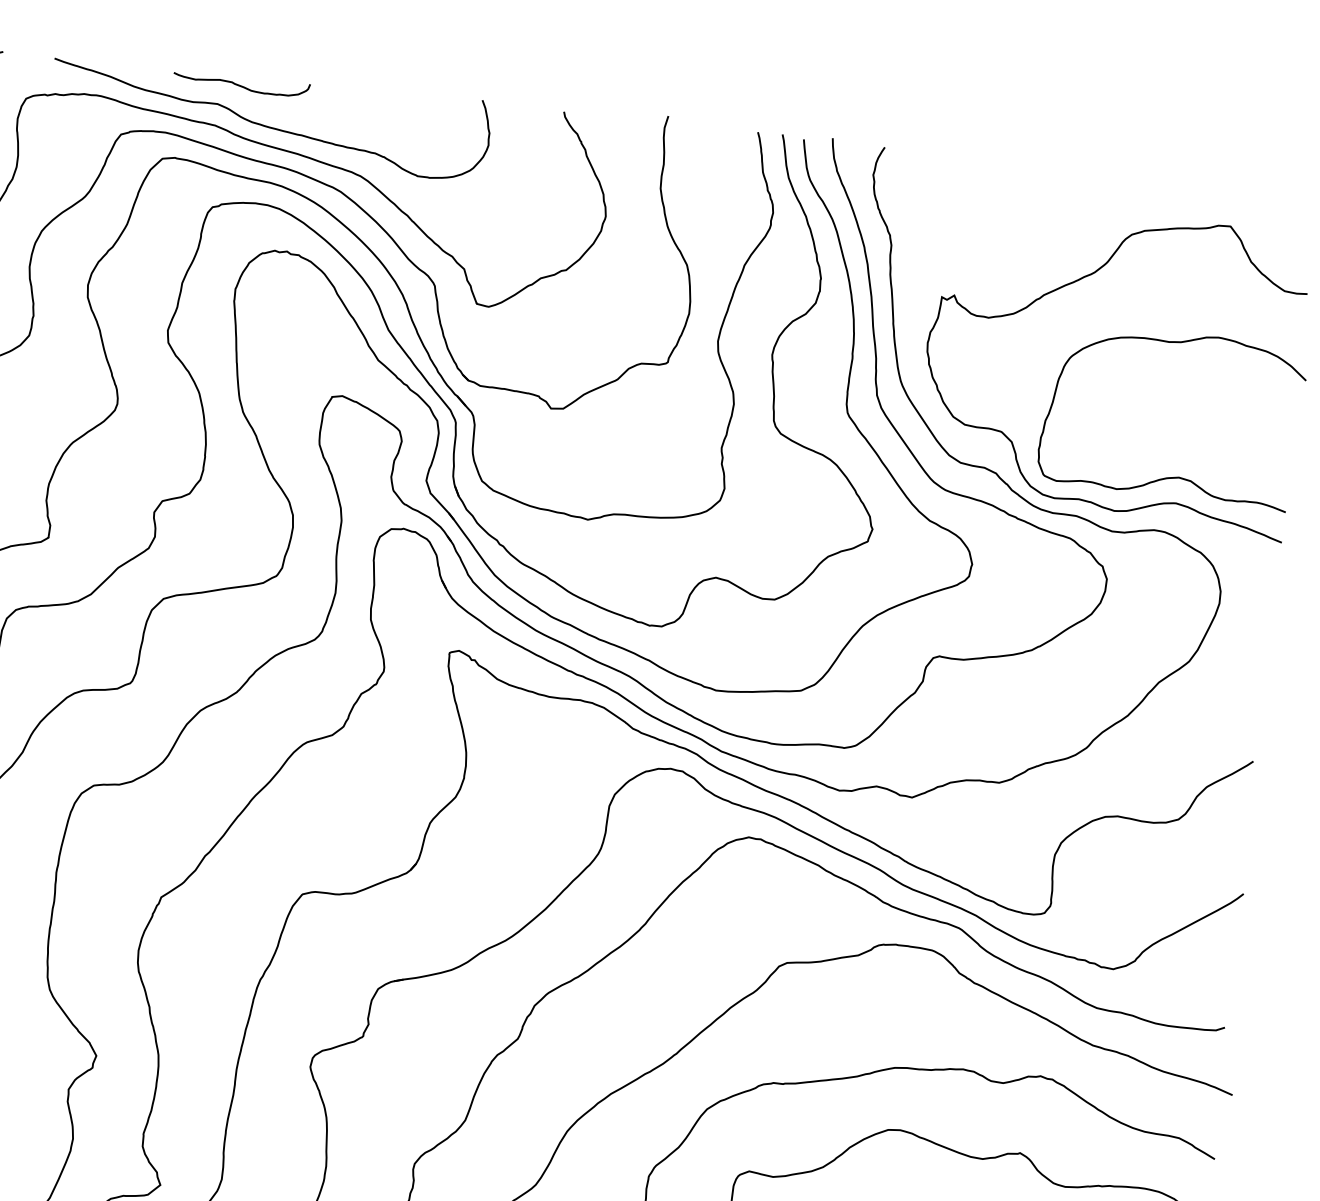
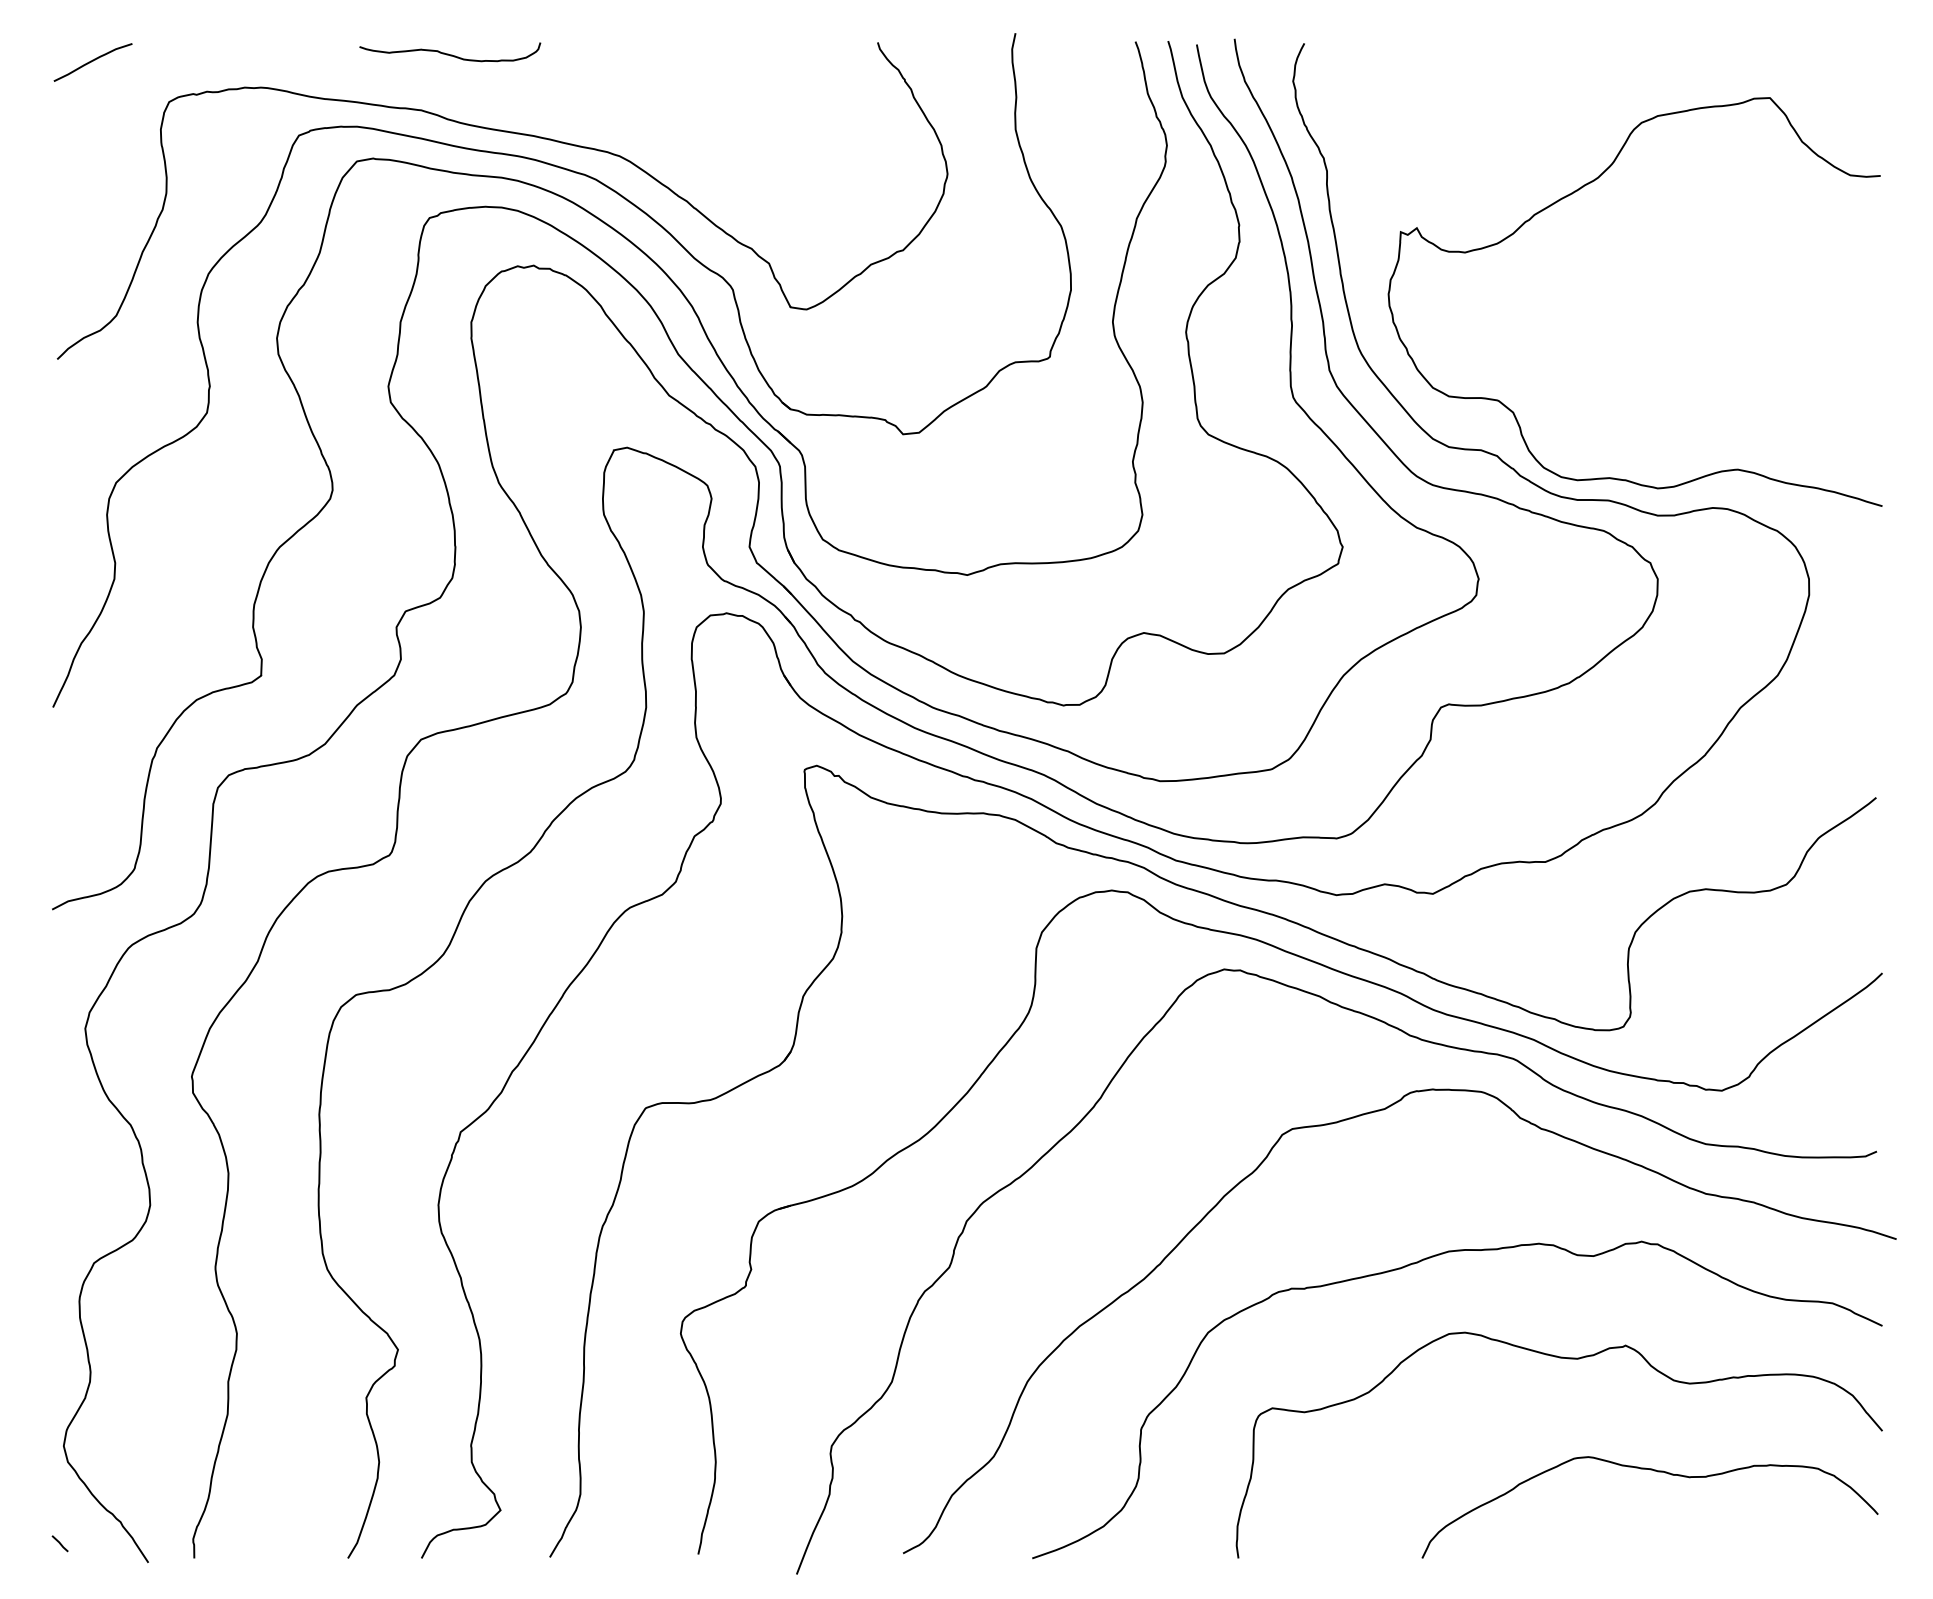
curve: (268, 126) -> (491, 103), removed
curve: (1177, 476) -> (1735, 434), removed

